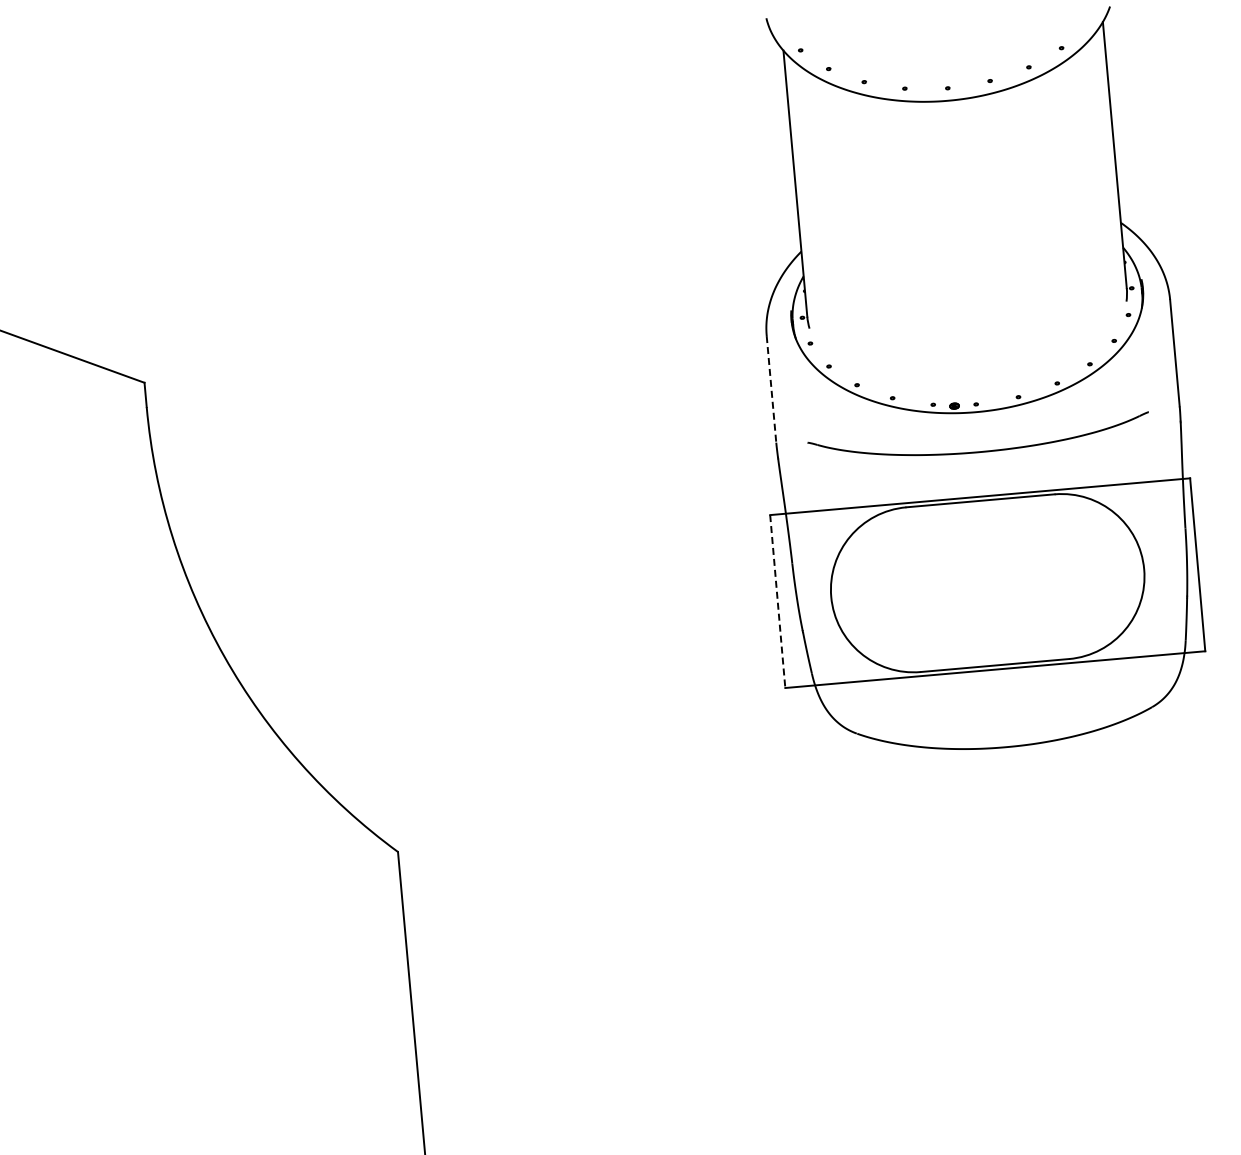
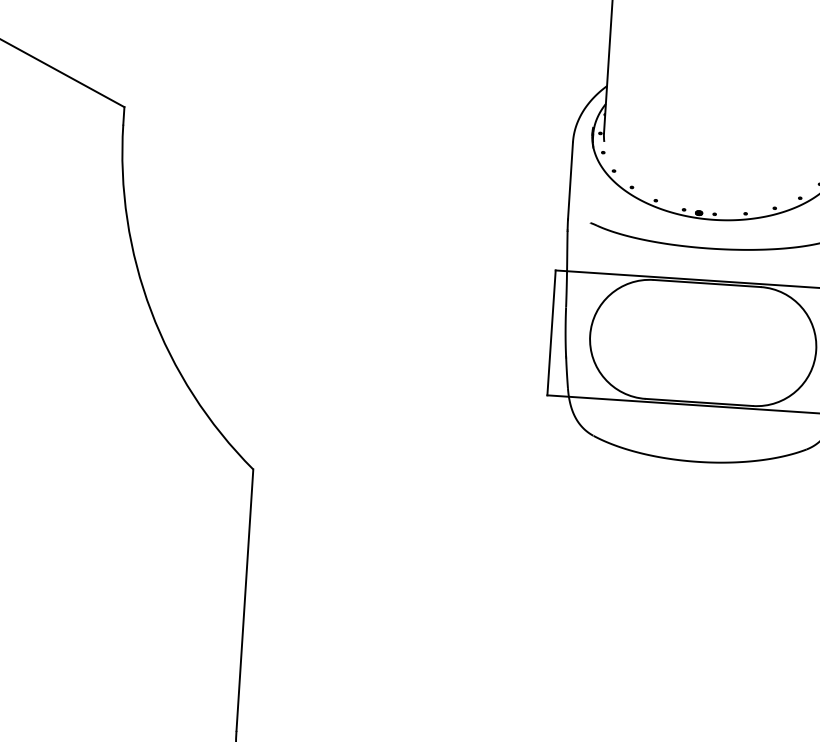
line: (771, 389) -> (570, 181), dashed -> solid
line: (777, 601) -> (551, 332), dashed -> solid

